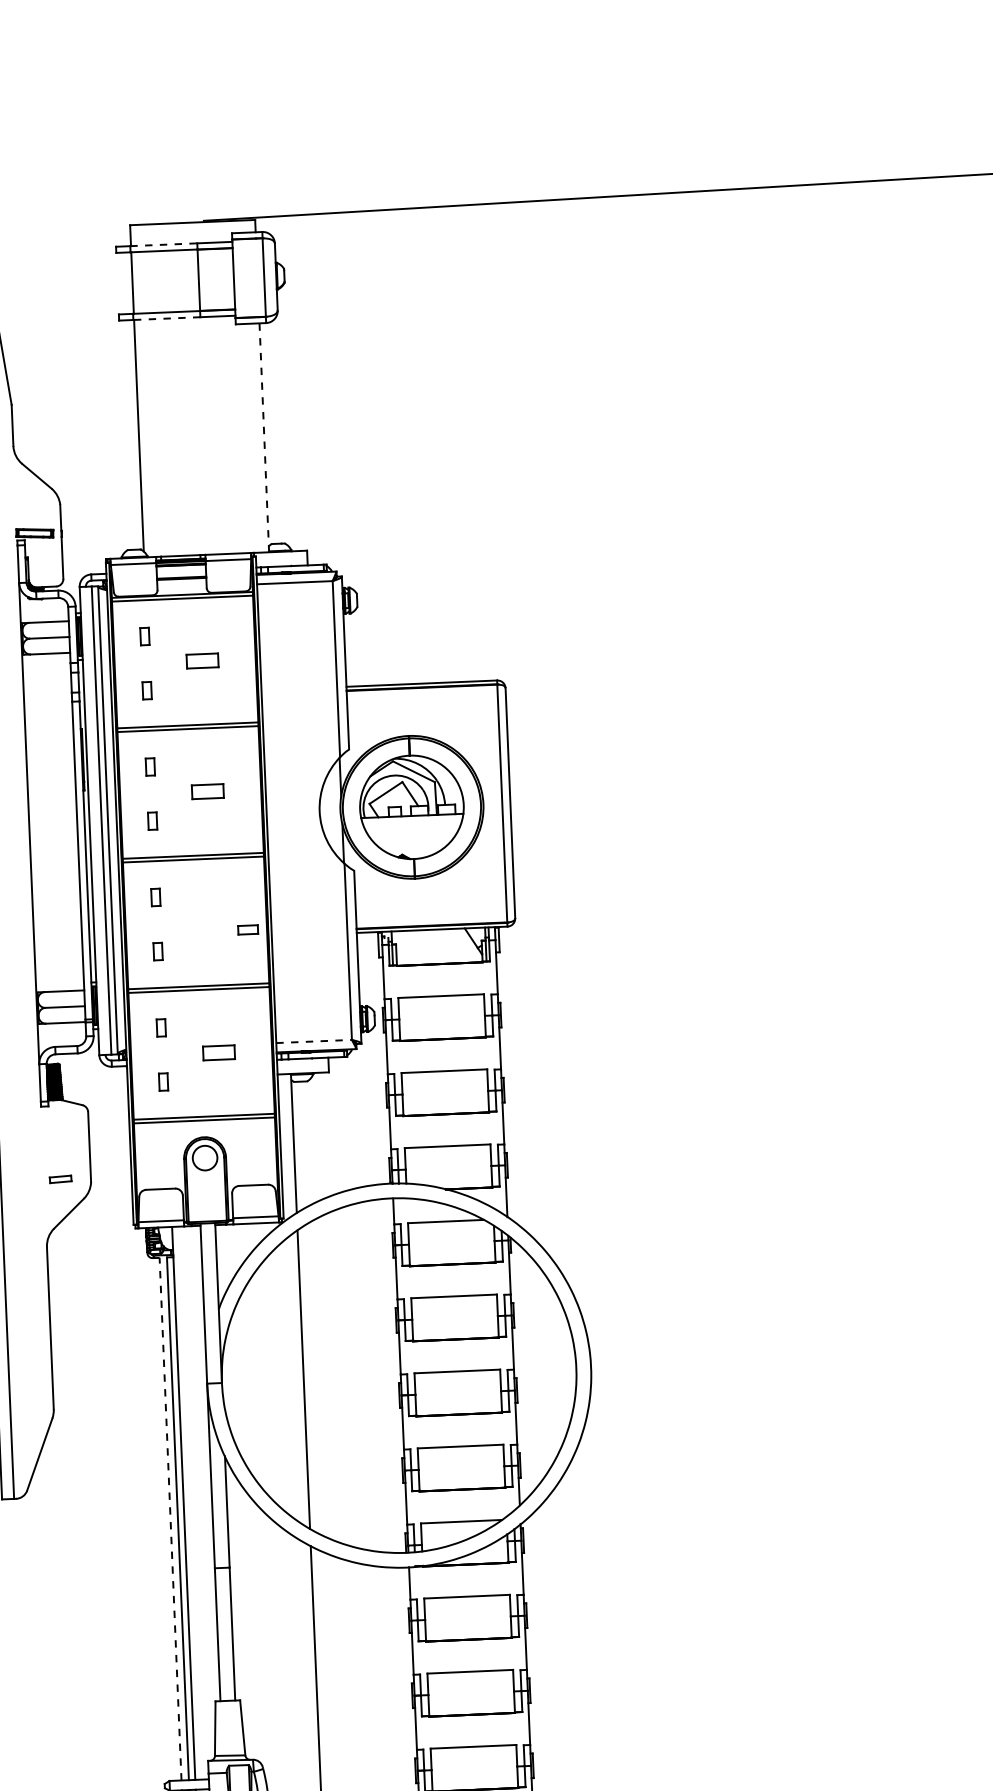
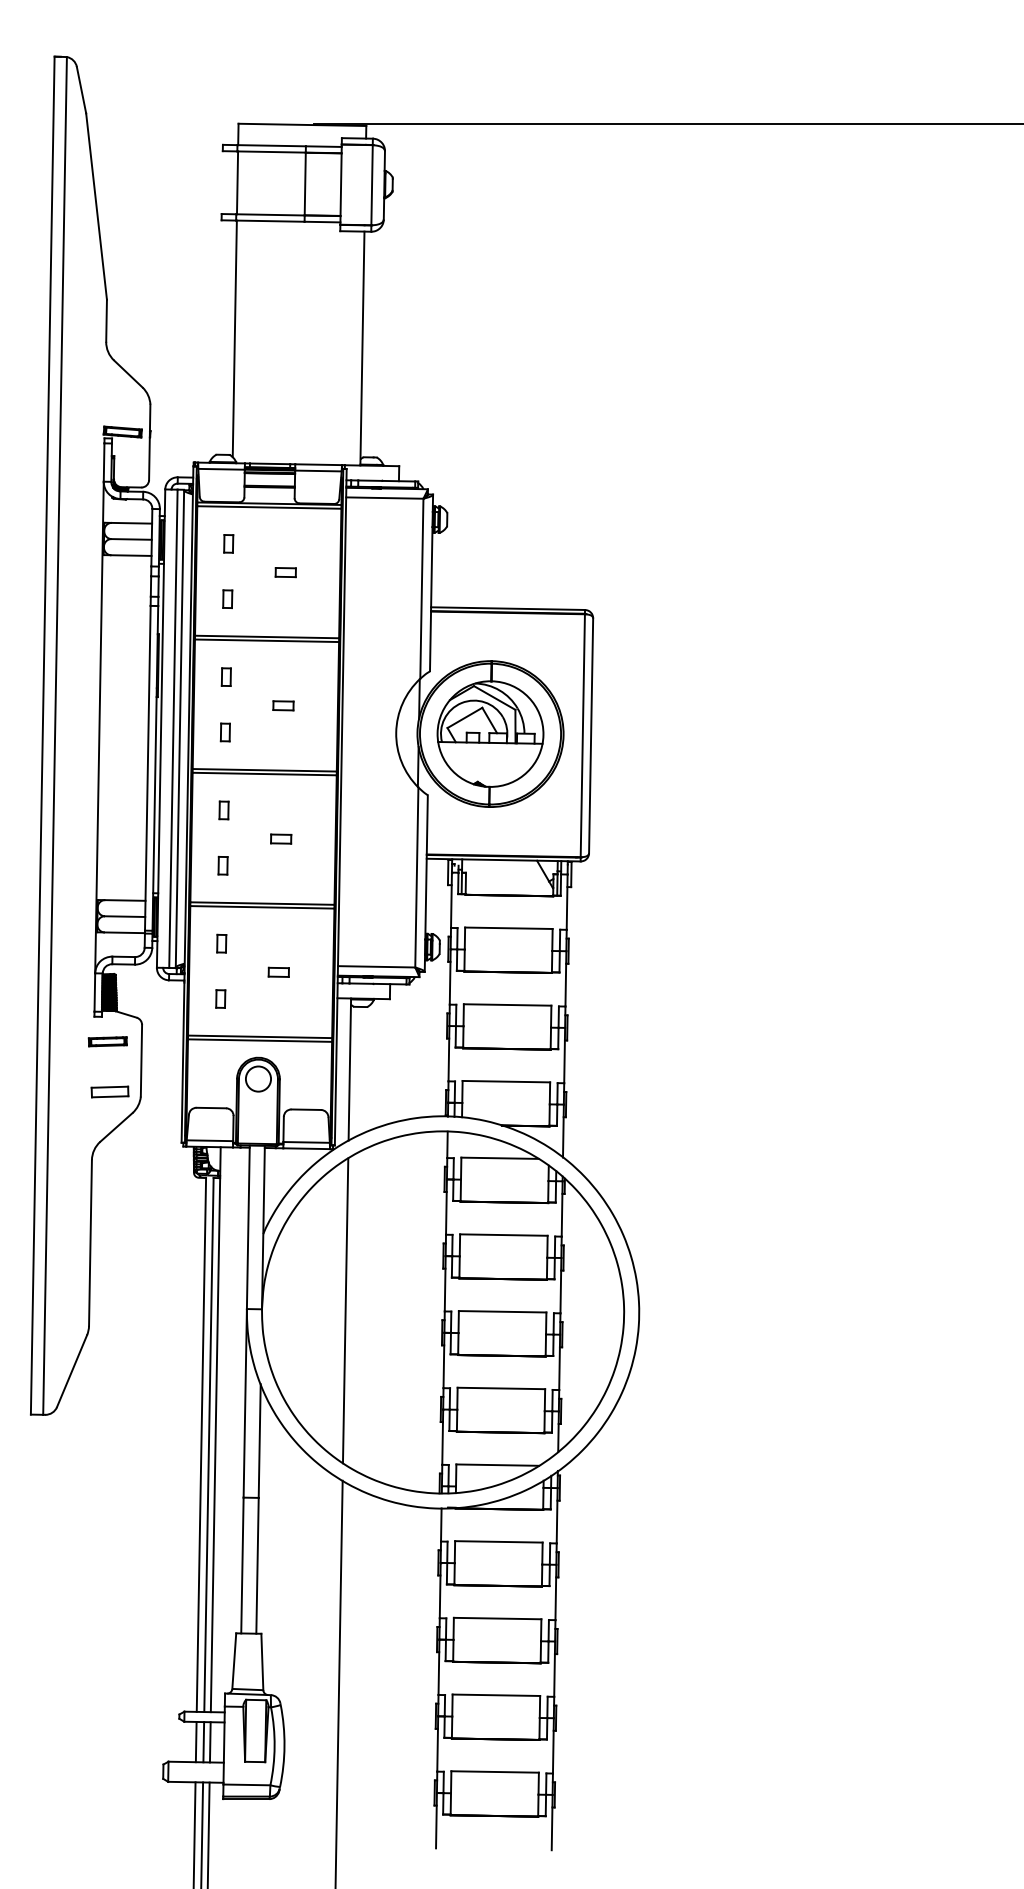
line: (164, 244) -> (272, 145), dashed -> solid
line: (166, 318) -> (269, 221), dashed -> solid
line: (264, 437) -> (362, 348), dashed -> solid
part: (202, 661) -> (285, 572), size x0.62
part: (207, 791) -> (283, 705), size x0.62
part: (248, 929) -> (281, 838), moved
line: (313, 1041) -> (376, 966), dashed -> solid
part: (218, 1051) -> (278, 971), size x0.62
part: (55, 1130) -> (107, 1041), added
part: (60, 1178) -> (109, 1091), size x1.67
line: (170, 1518) -> (201, 1444), dashed -> solid

